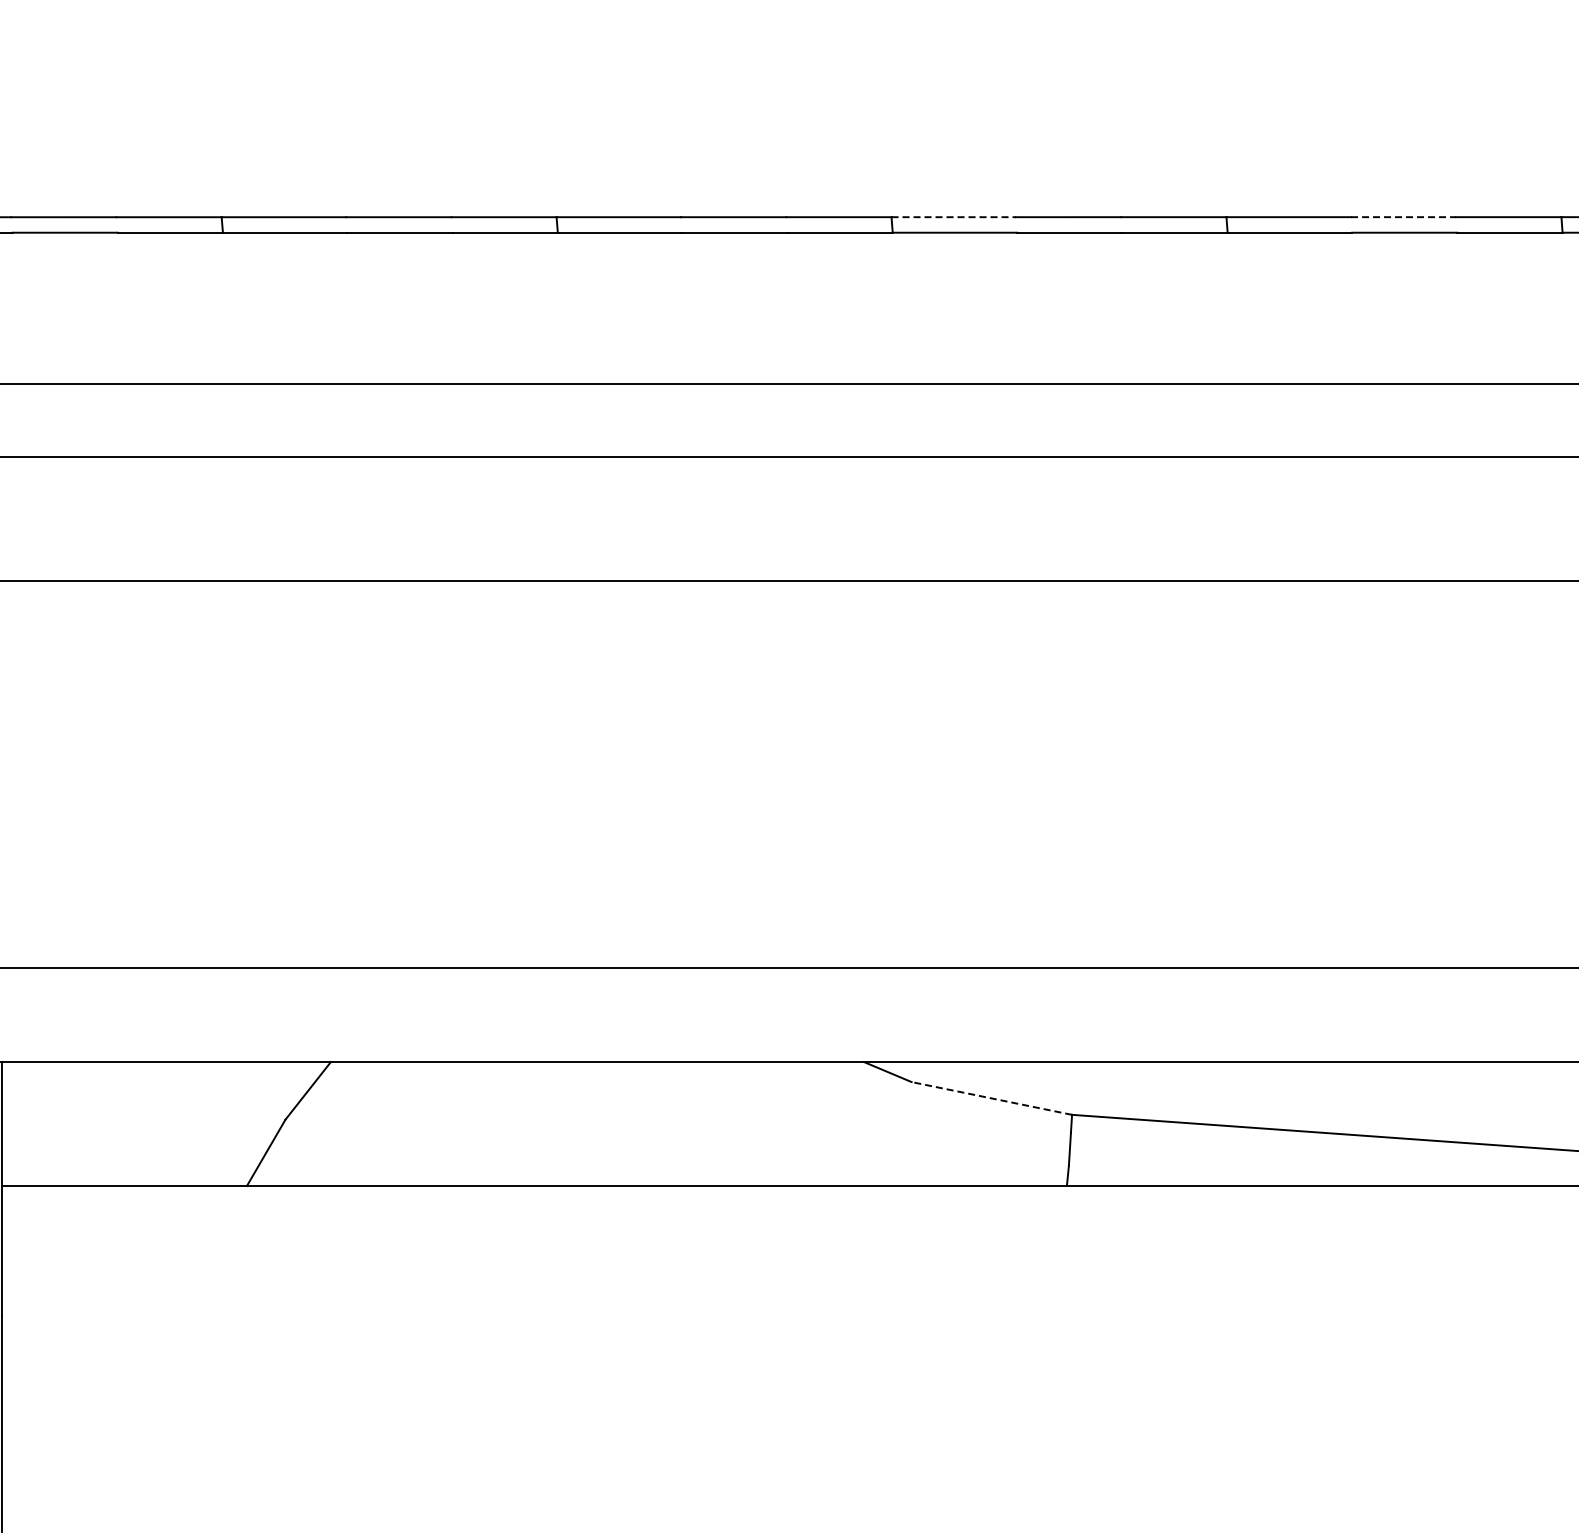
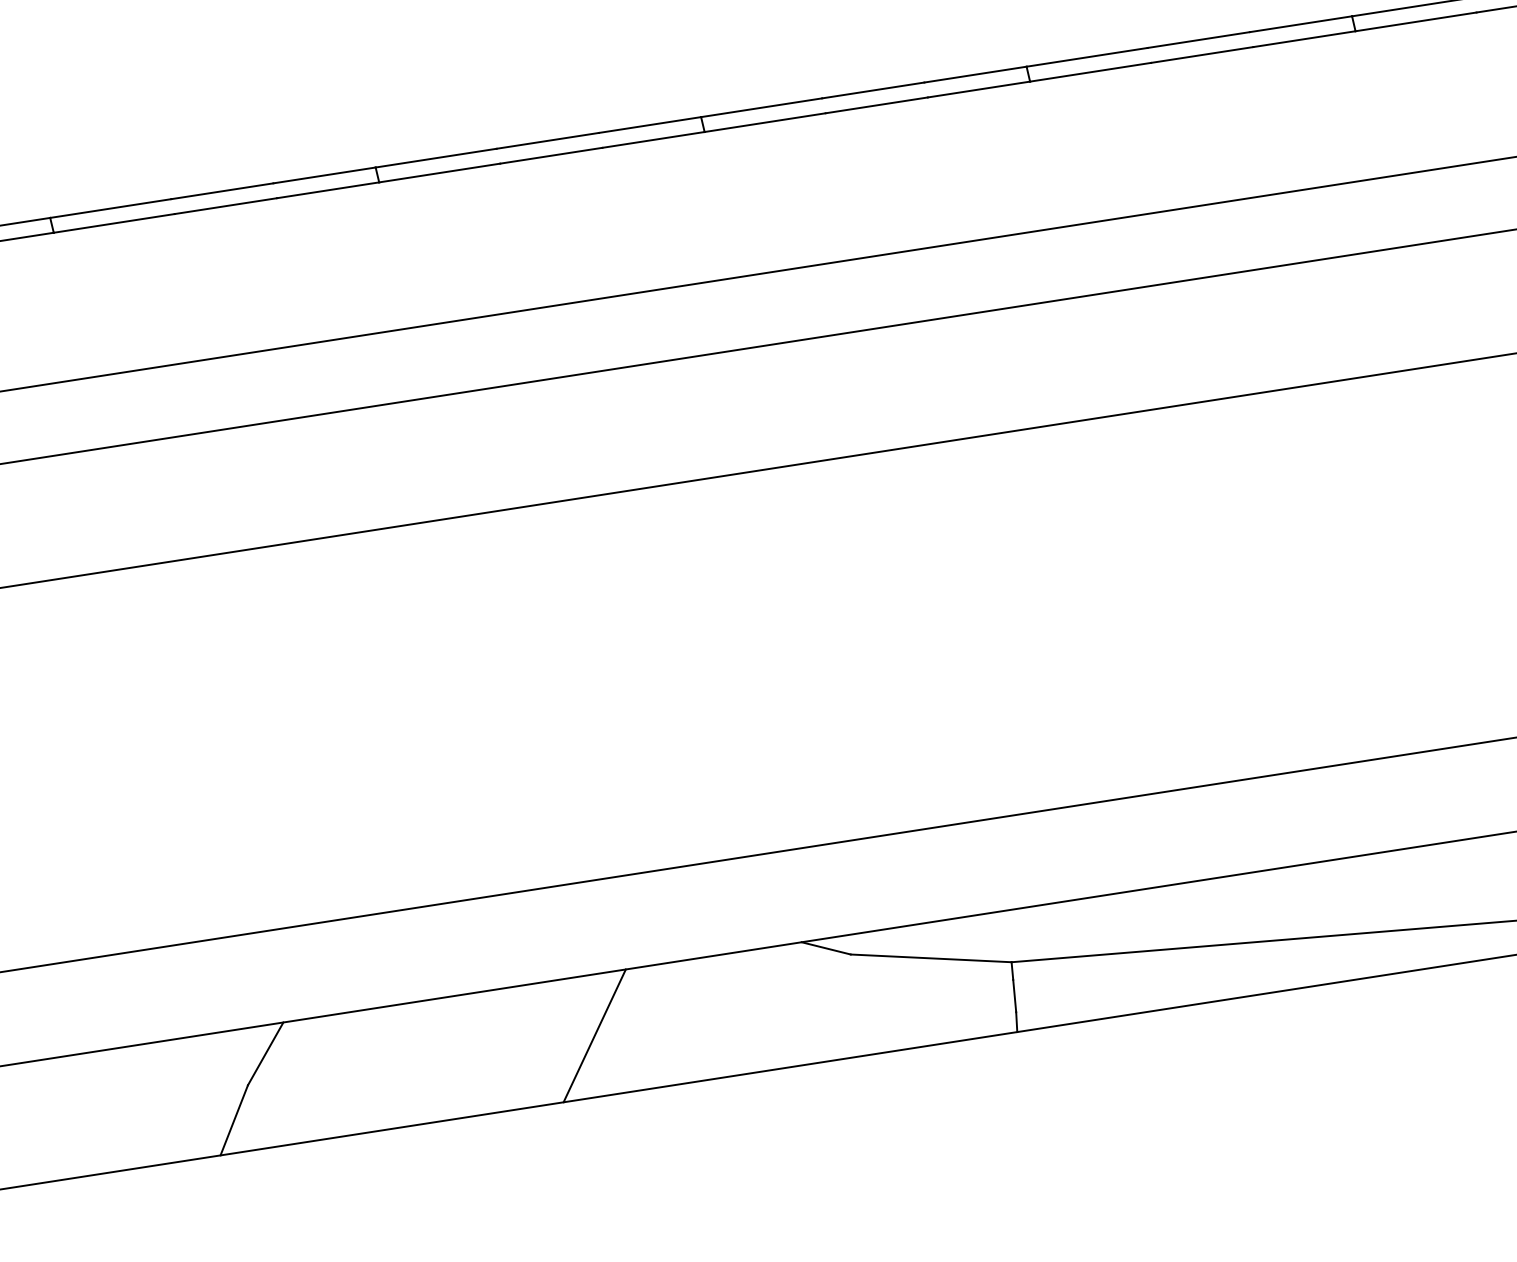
line: (954, 217) -> (762, 107), dashed -> solid
line: (1403, 217) -> (1198, 40), dashed -> solid
line: (991, 1098) -> (930, 958), dashed -> solid
line: (641, 1123) -> (594, 1035), added

